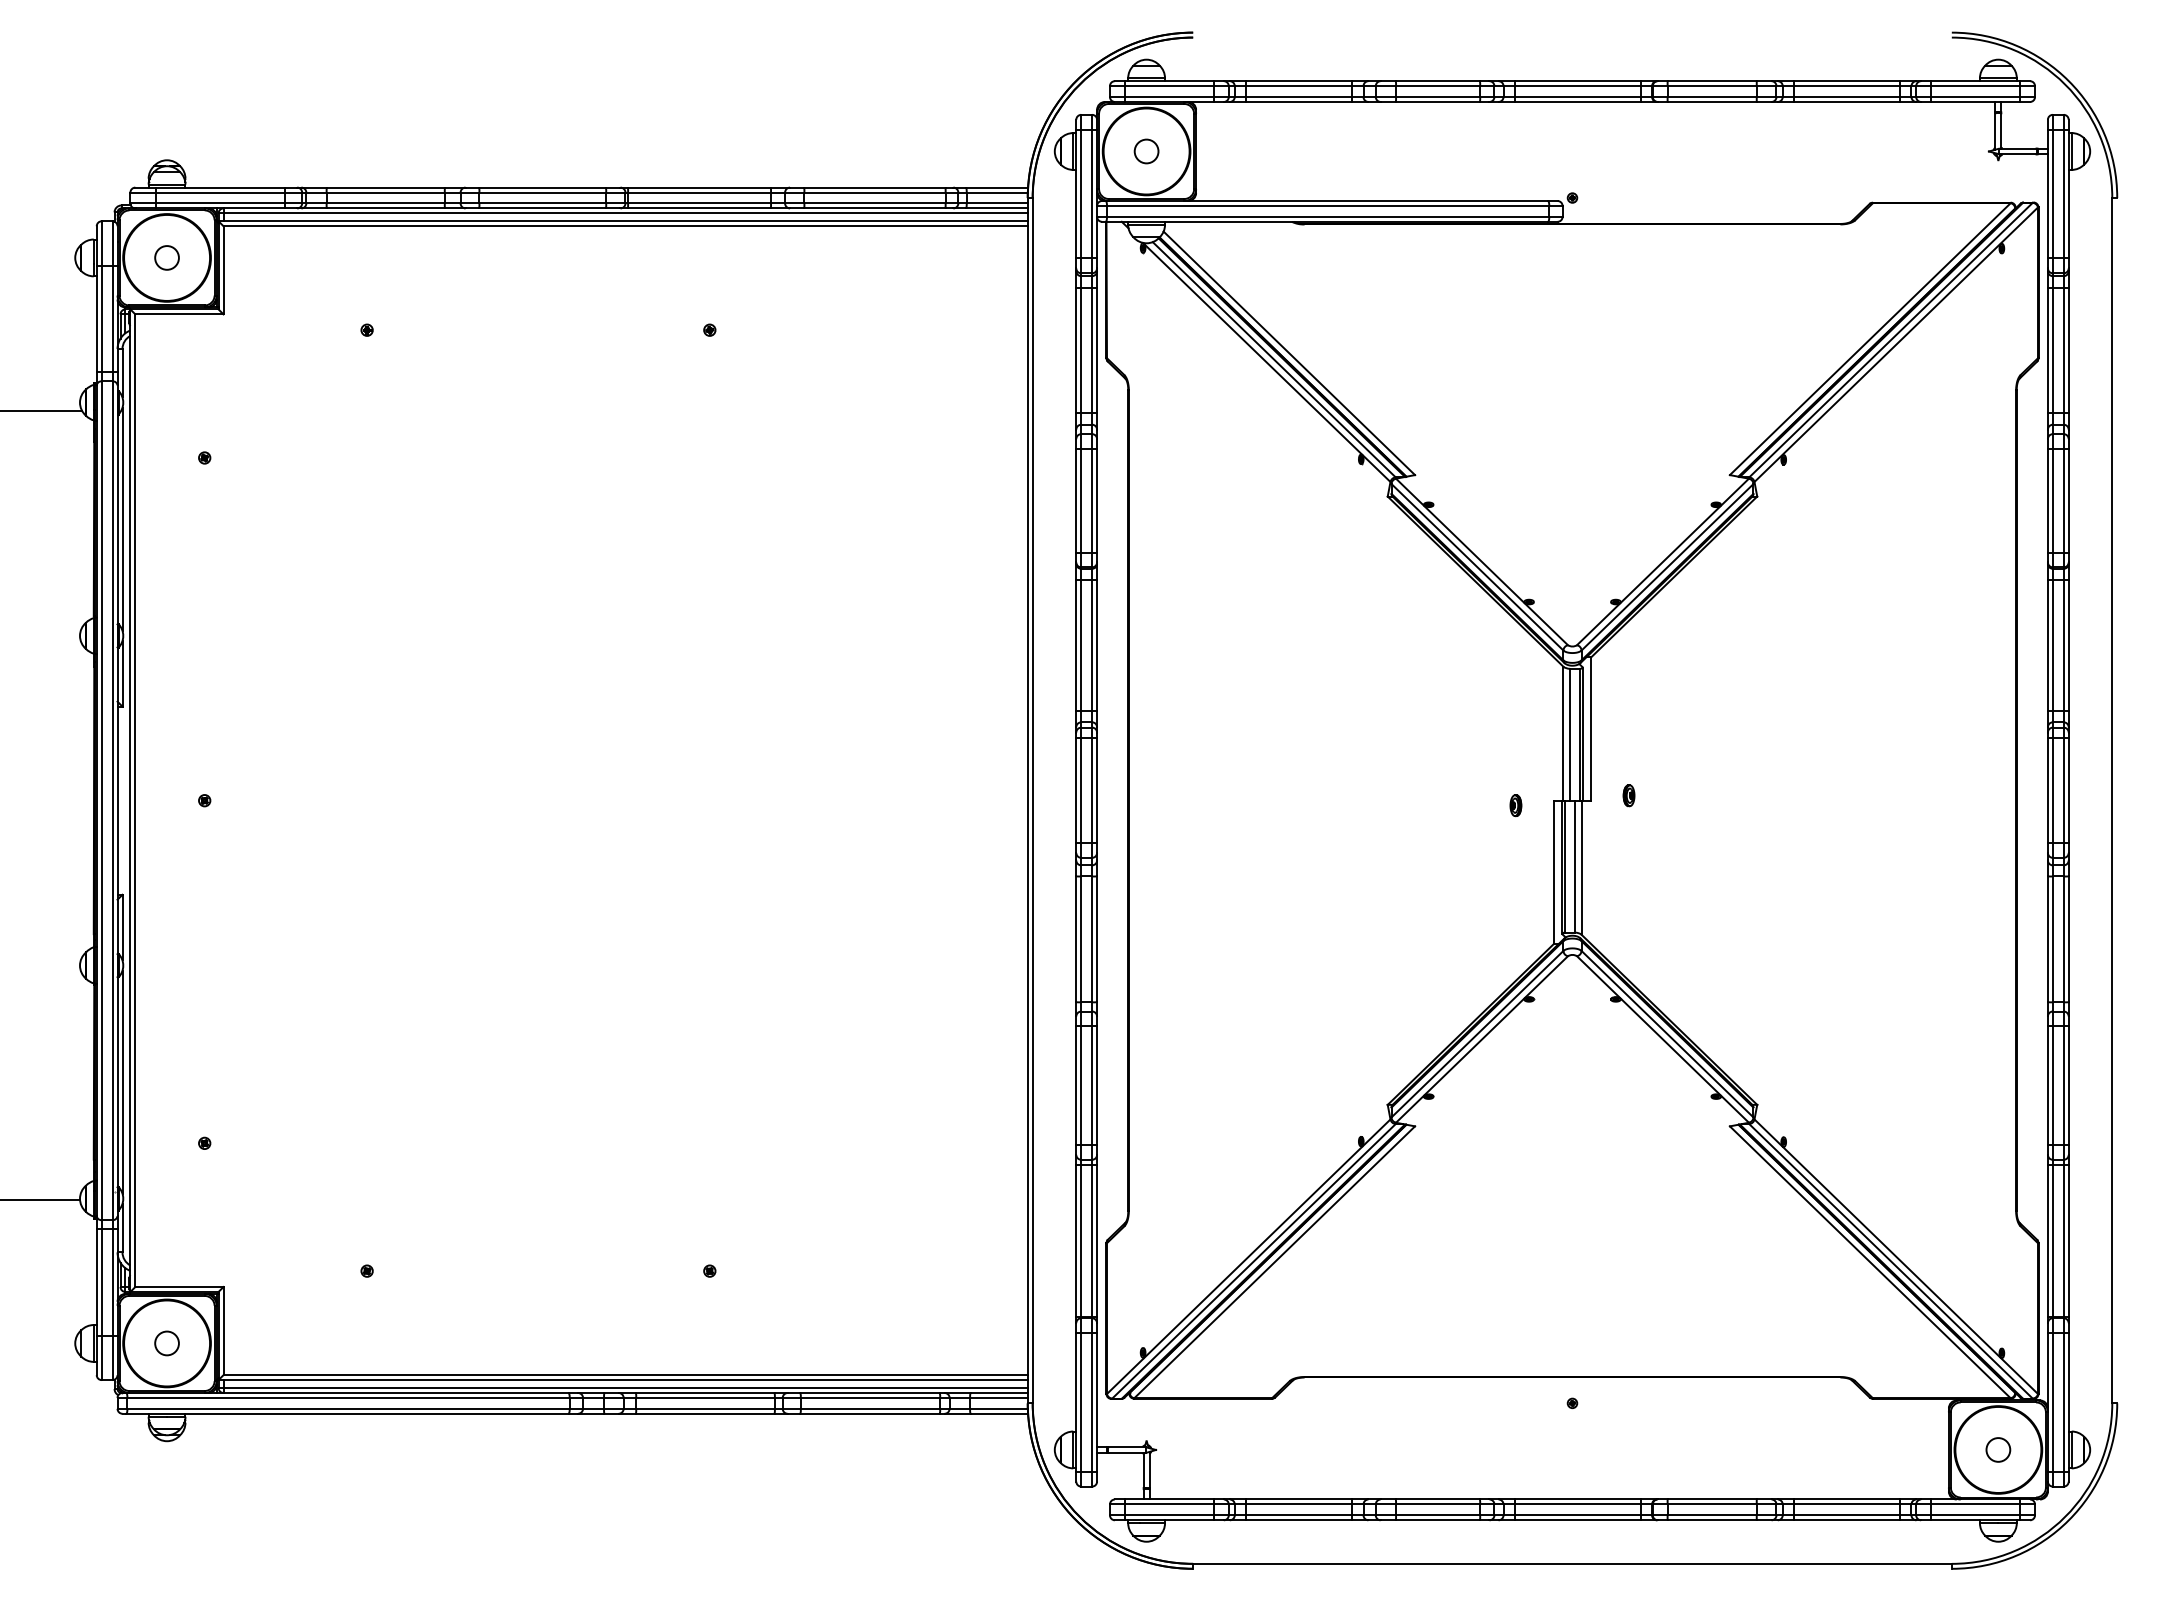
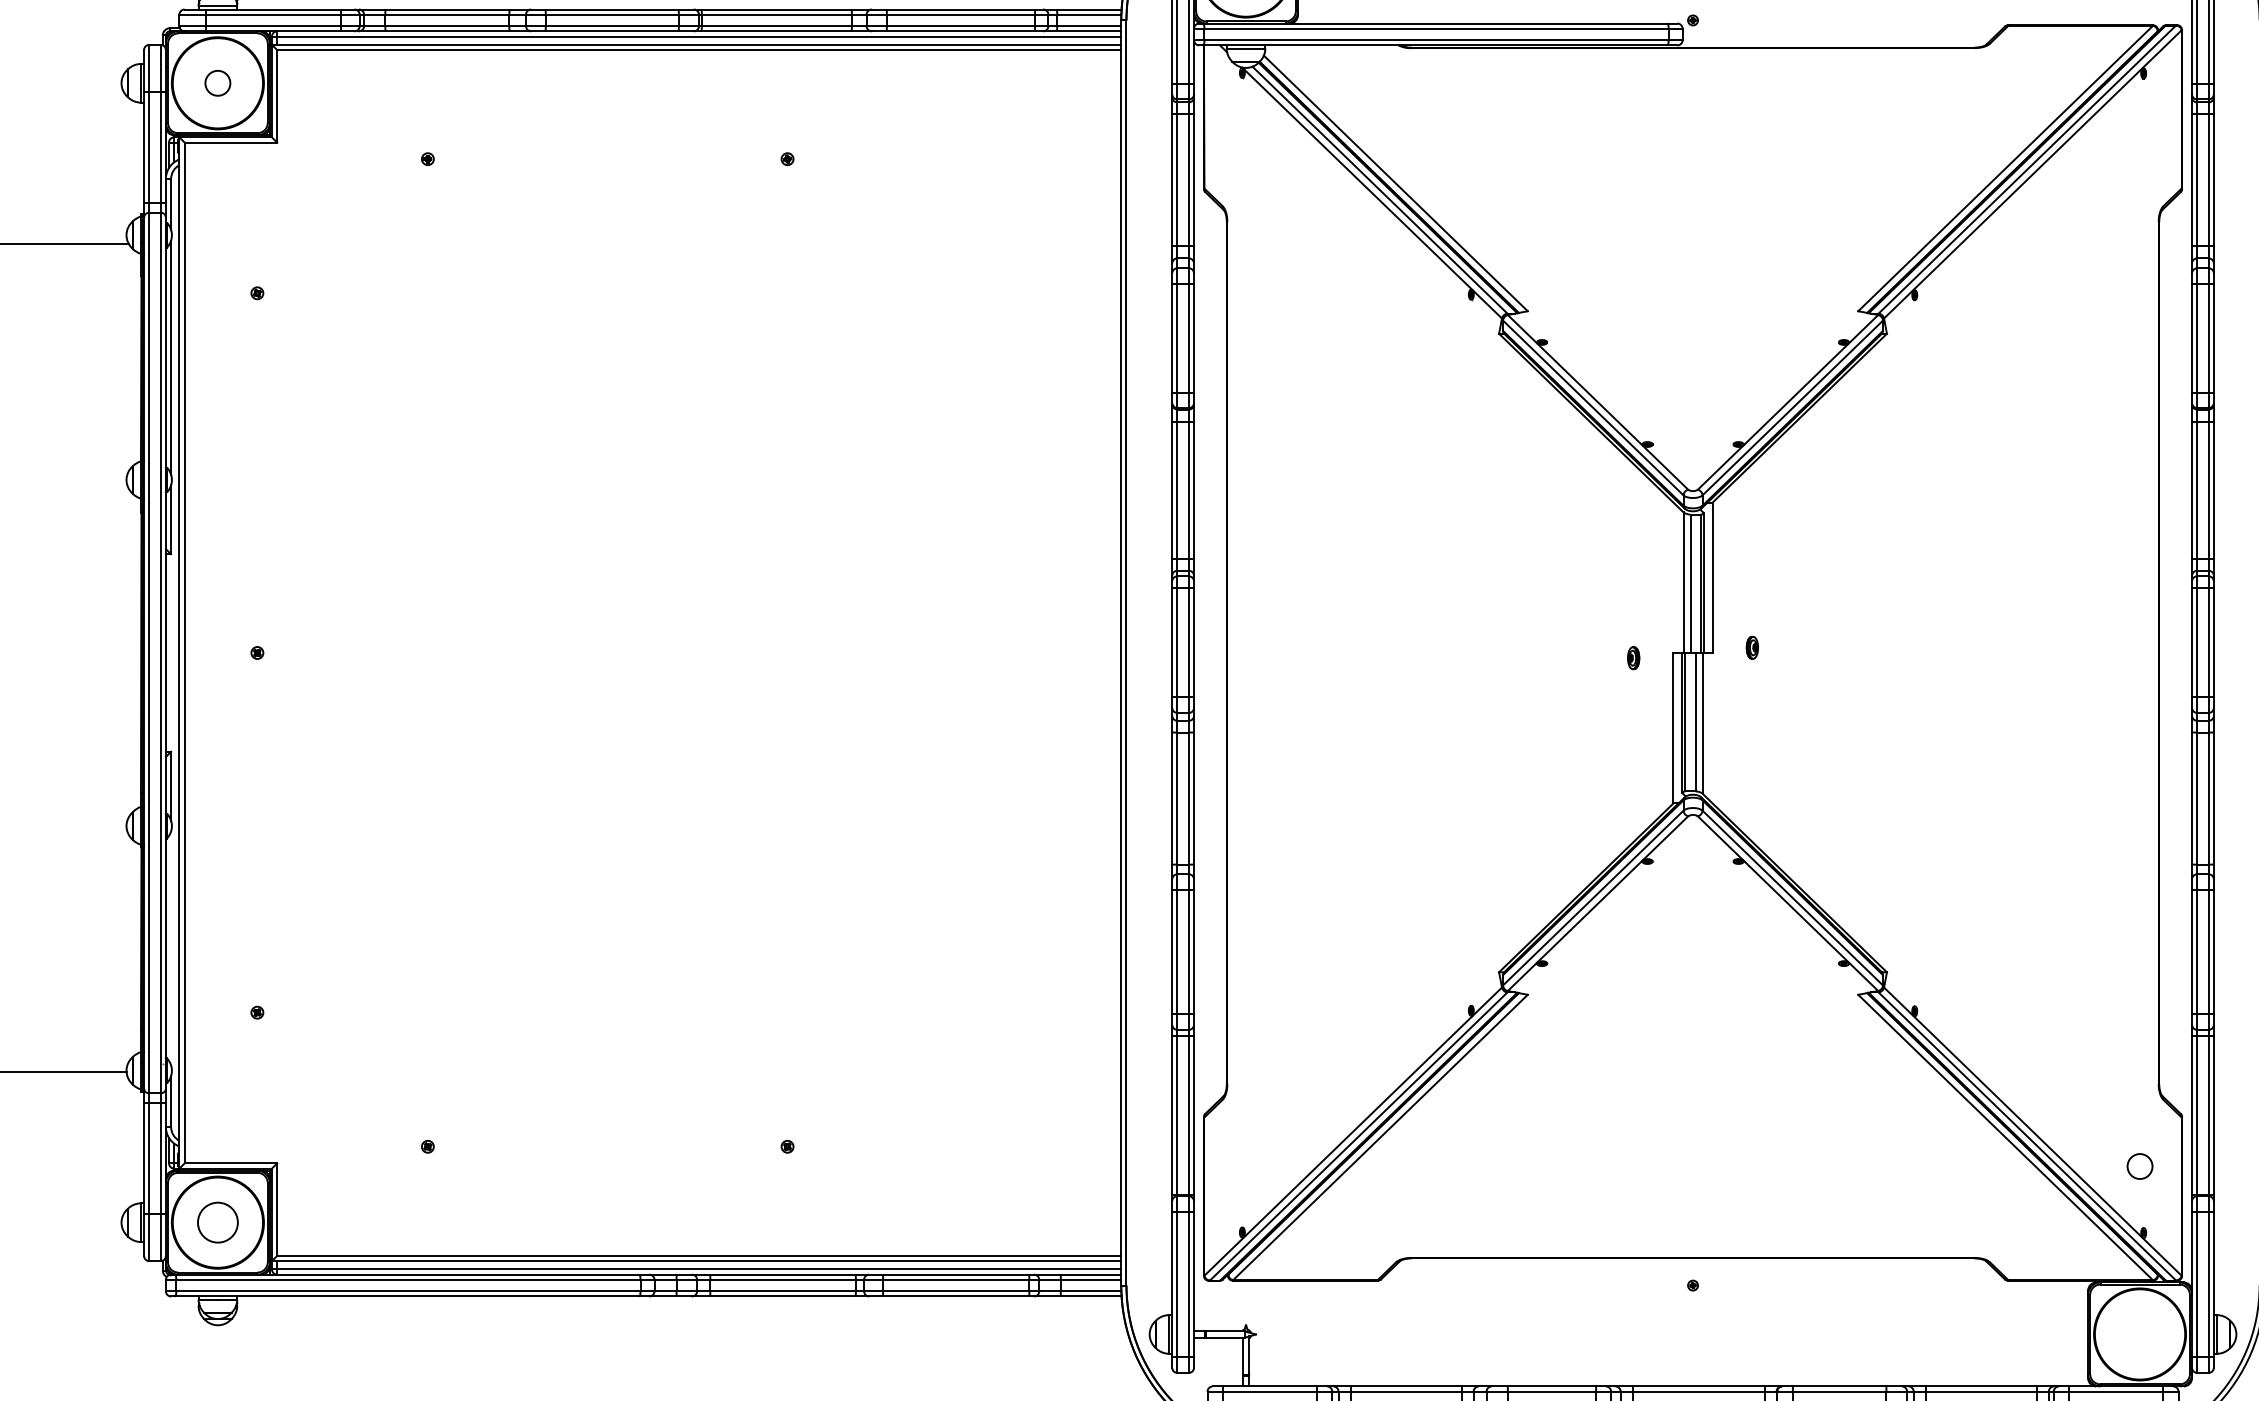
line: (122, 1081) -> (171, 947), removed
circle: (166, 1343) -> (217, 1222), size x1.6
circle: (1998, 1449) -> (2140, 1166), moved

